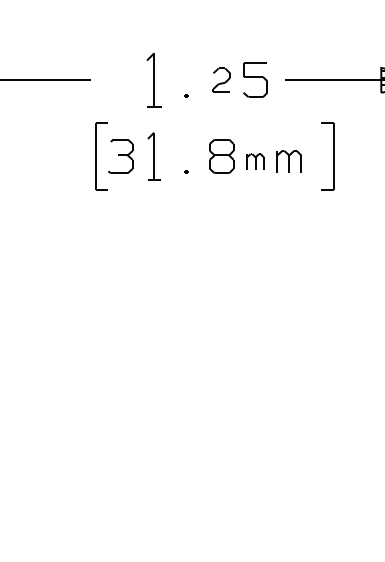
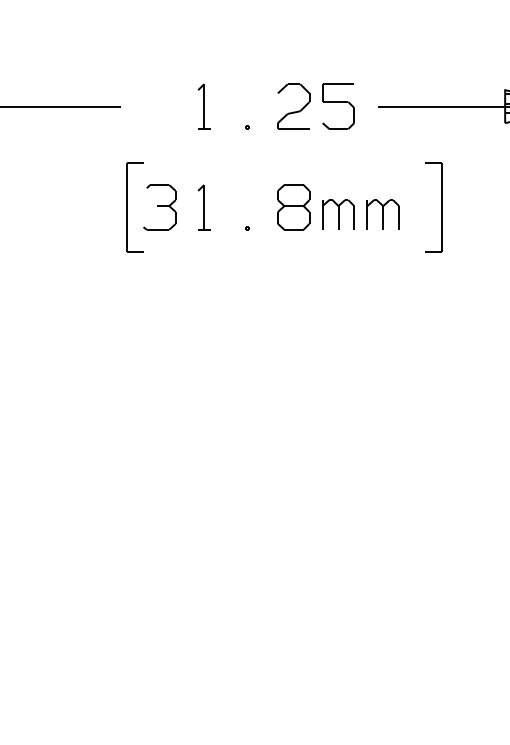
part: (153, 80) -> (203, 106), size x0.62
part: (221, 80) -> (293, 106), size x1.43
part: (153, 156) -> (203, 207), size x0.71
part: (255, 161) -> (338, 214), size x1.43

